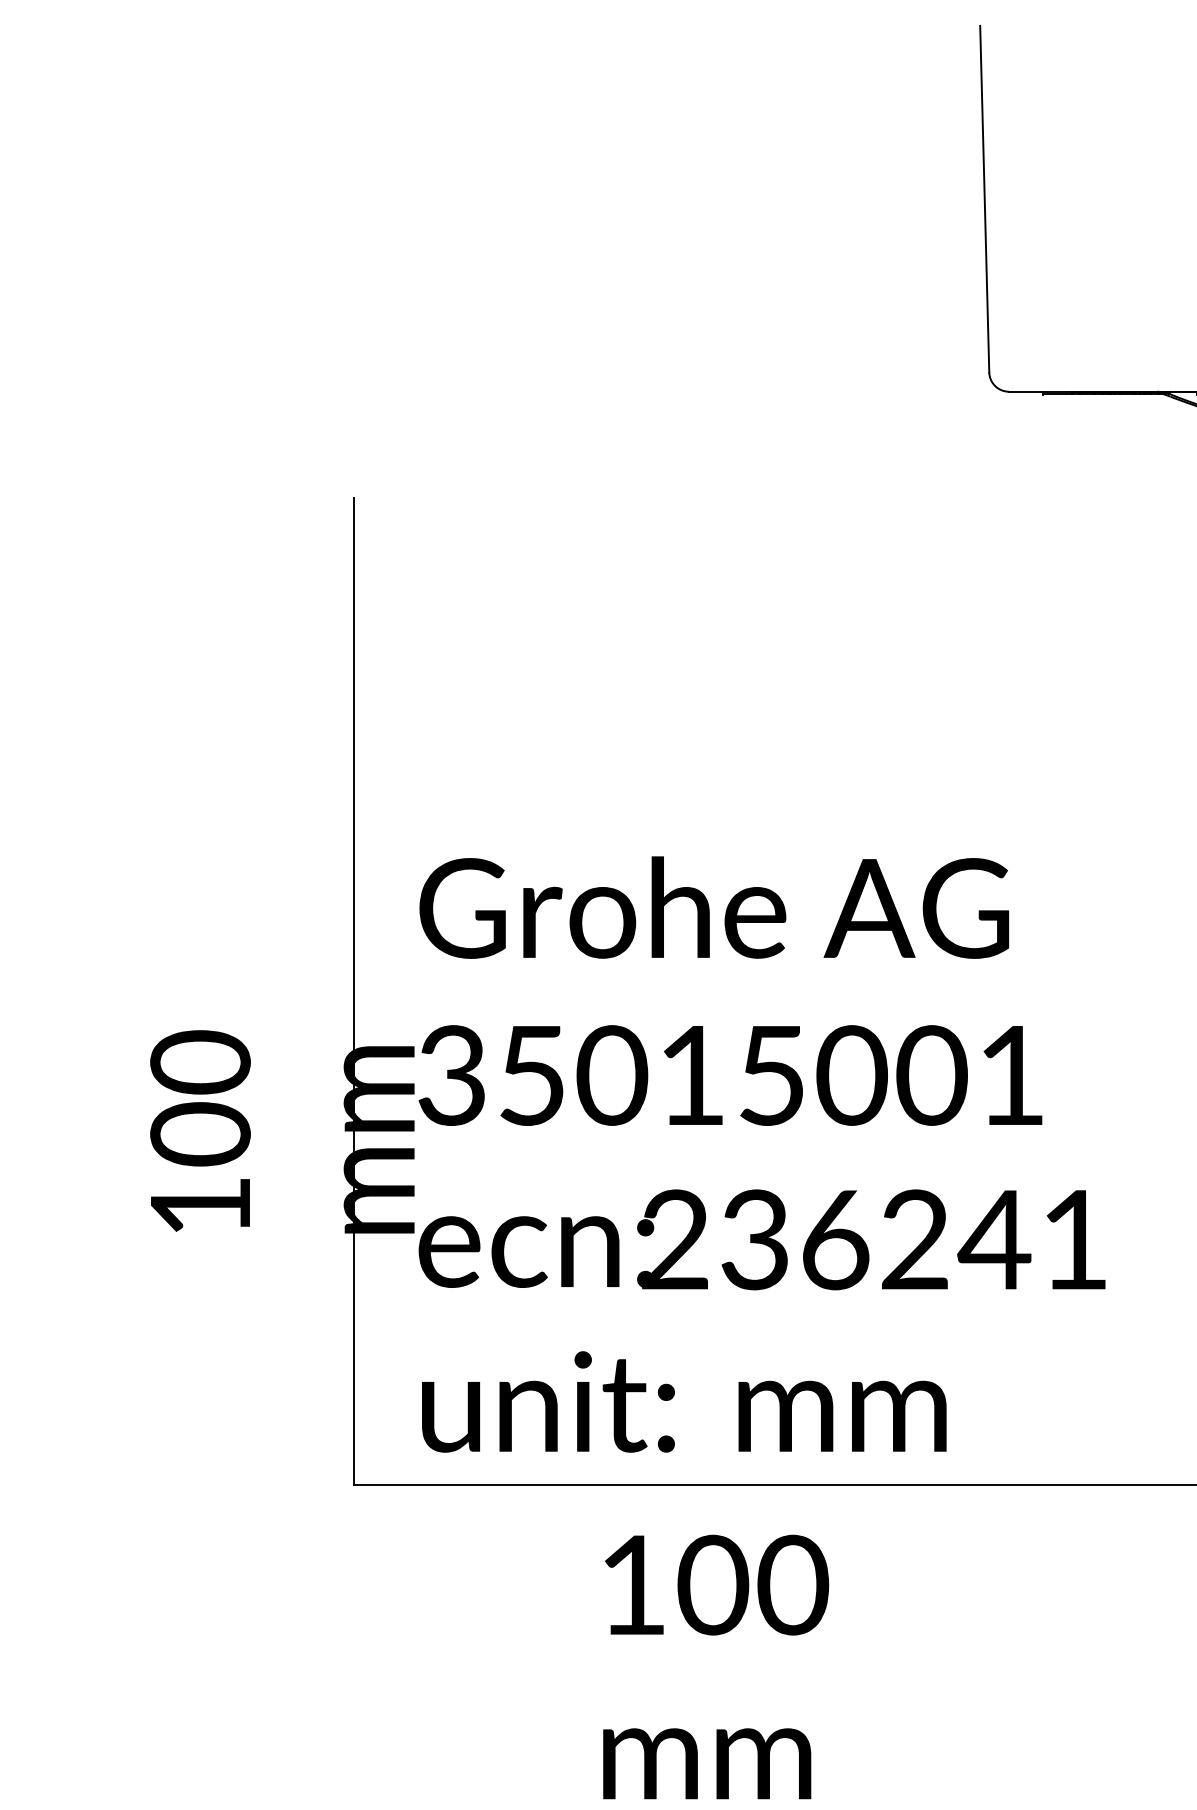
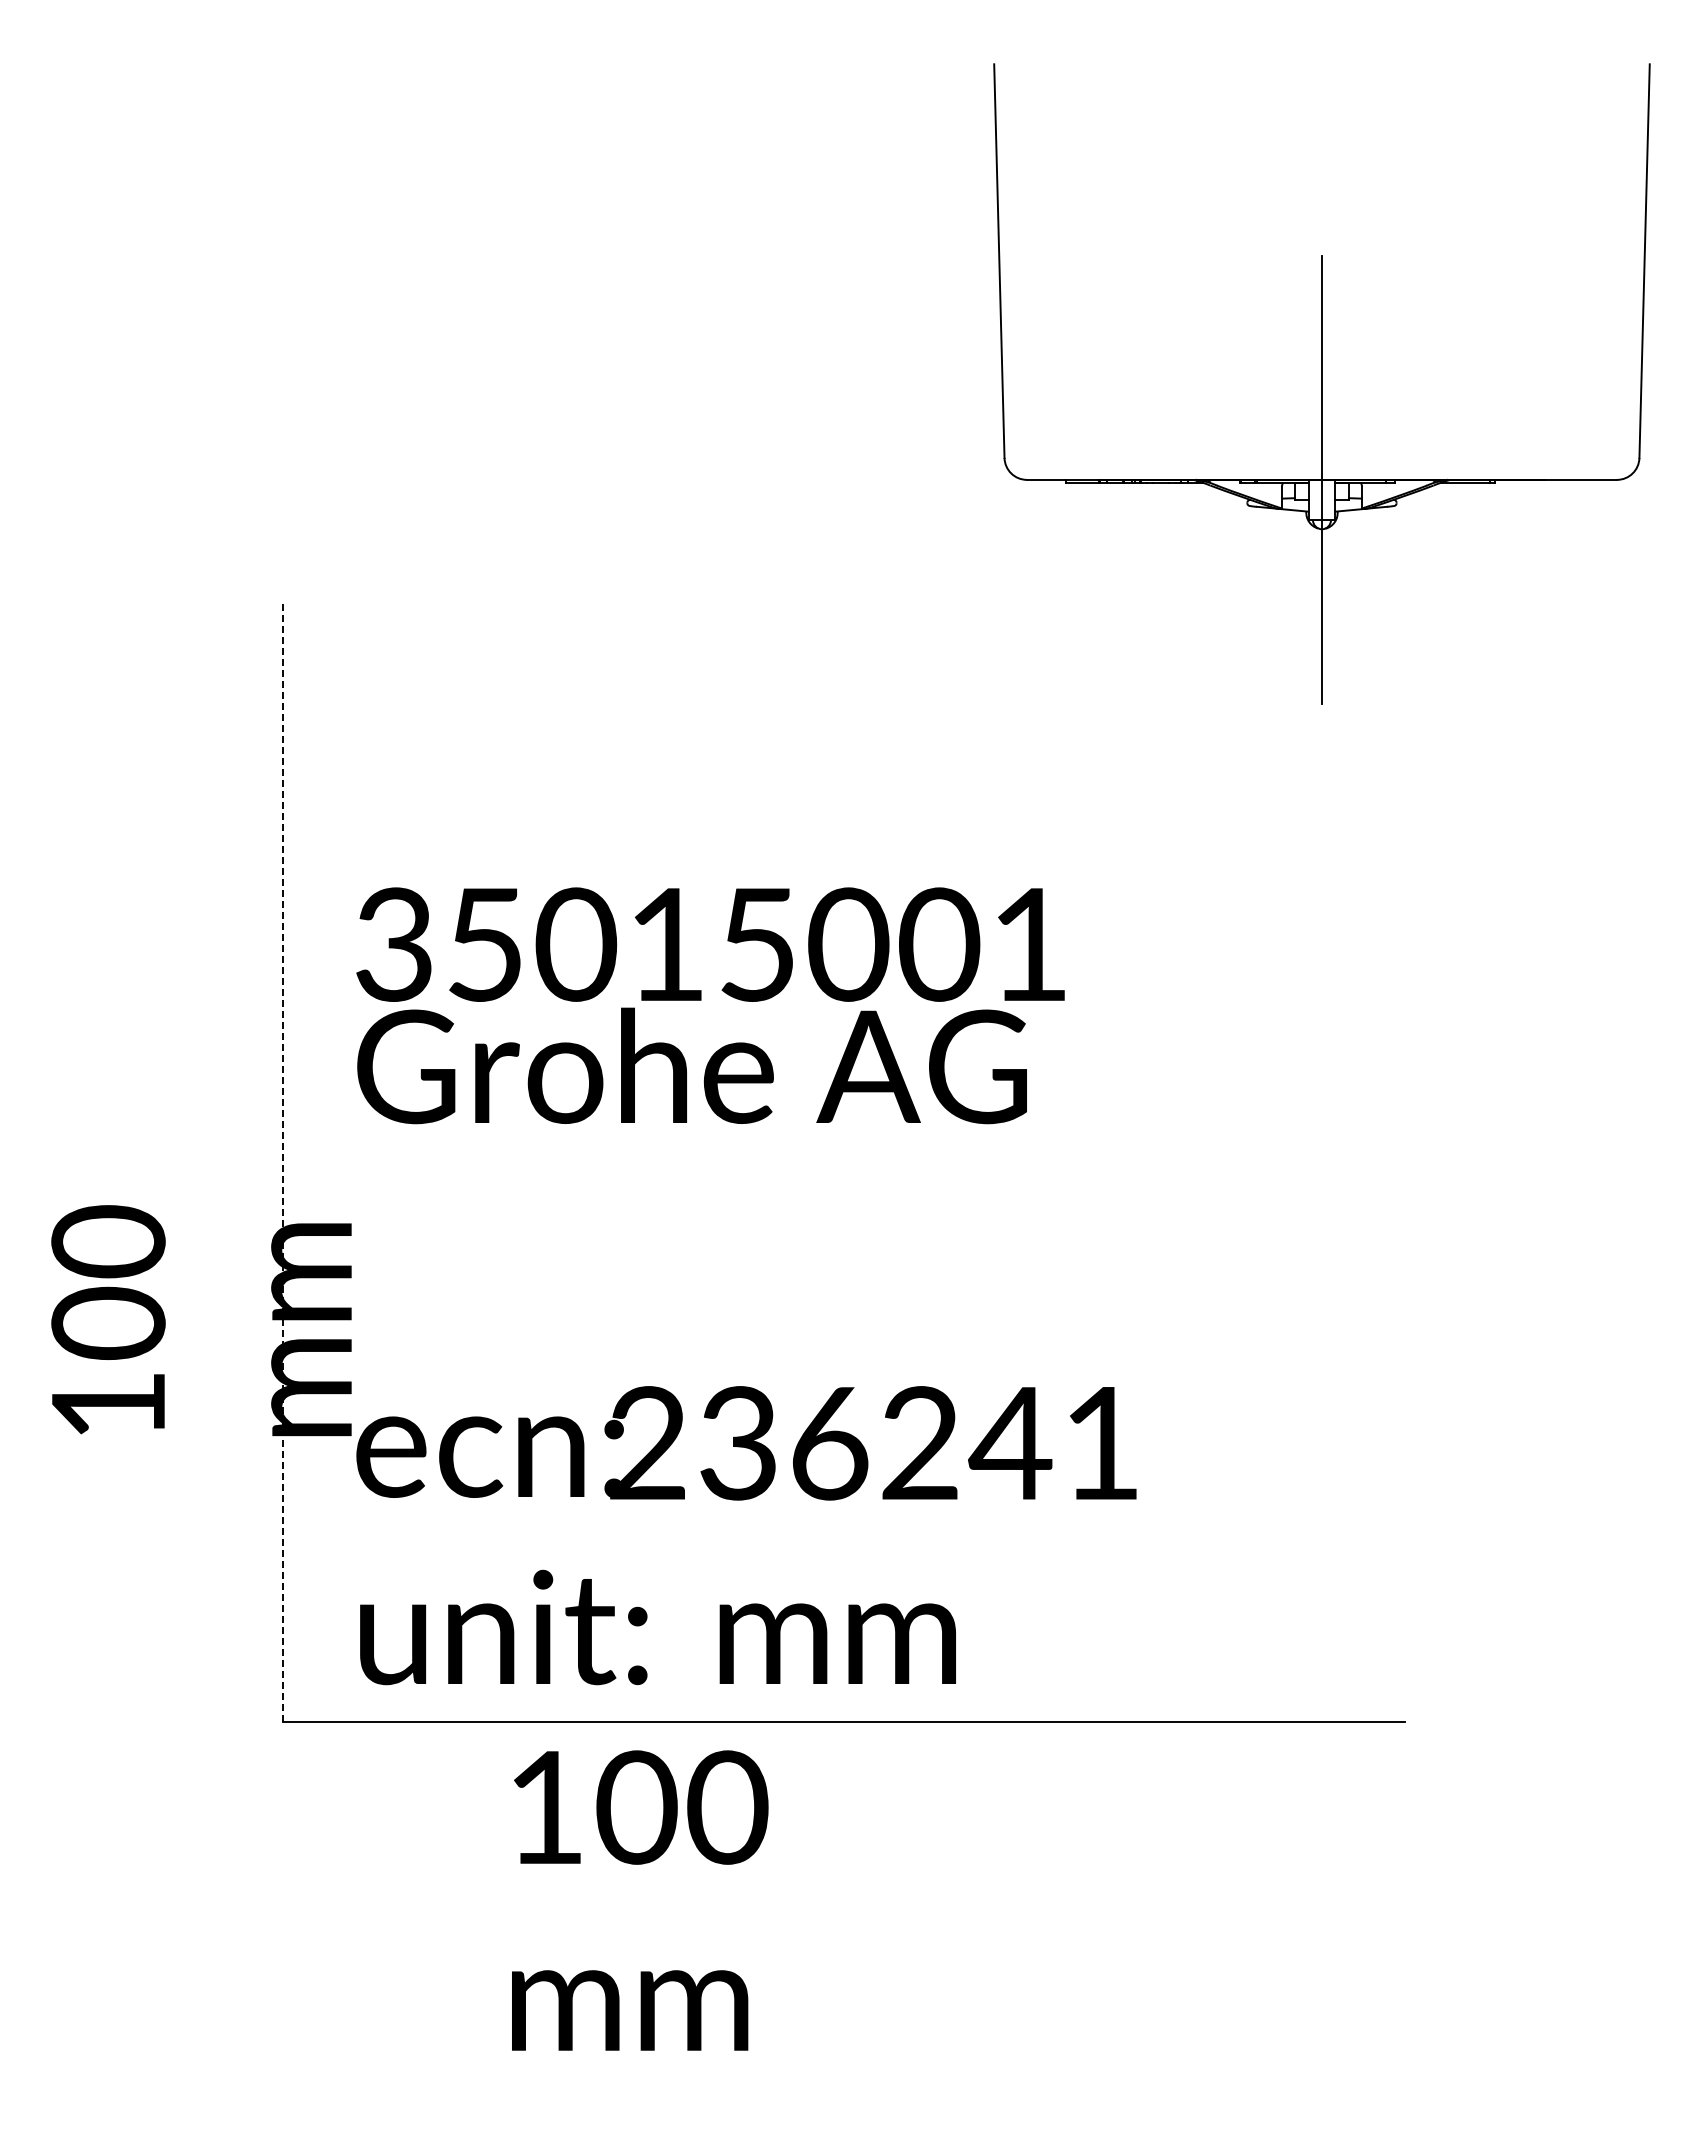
line: (354, 991) -> (283, 1161), solid -> dashed
text: (730, 1075) -> (710, 944), moved
text: (716, 1666) -> (640, 1900), moved

